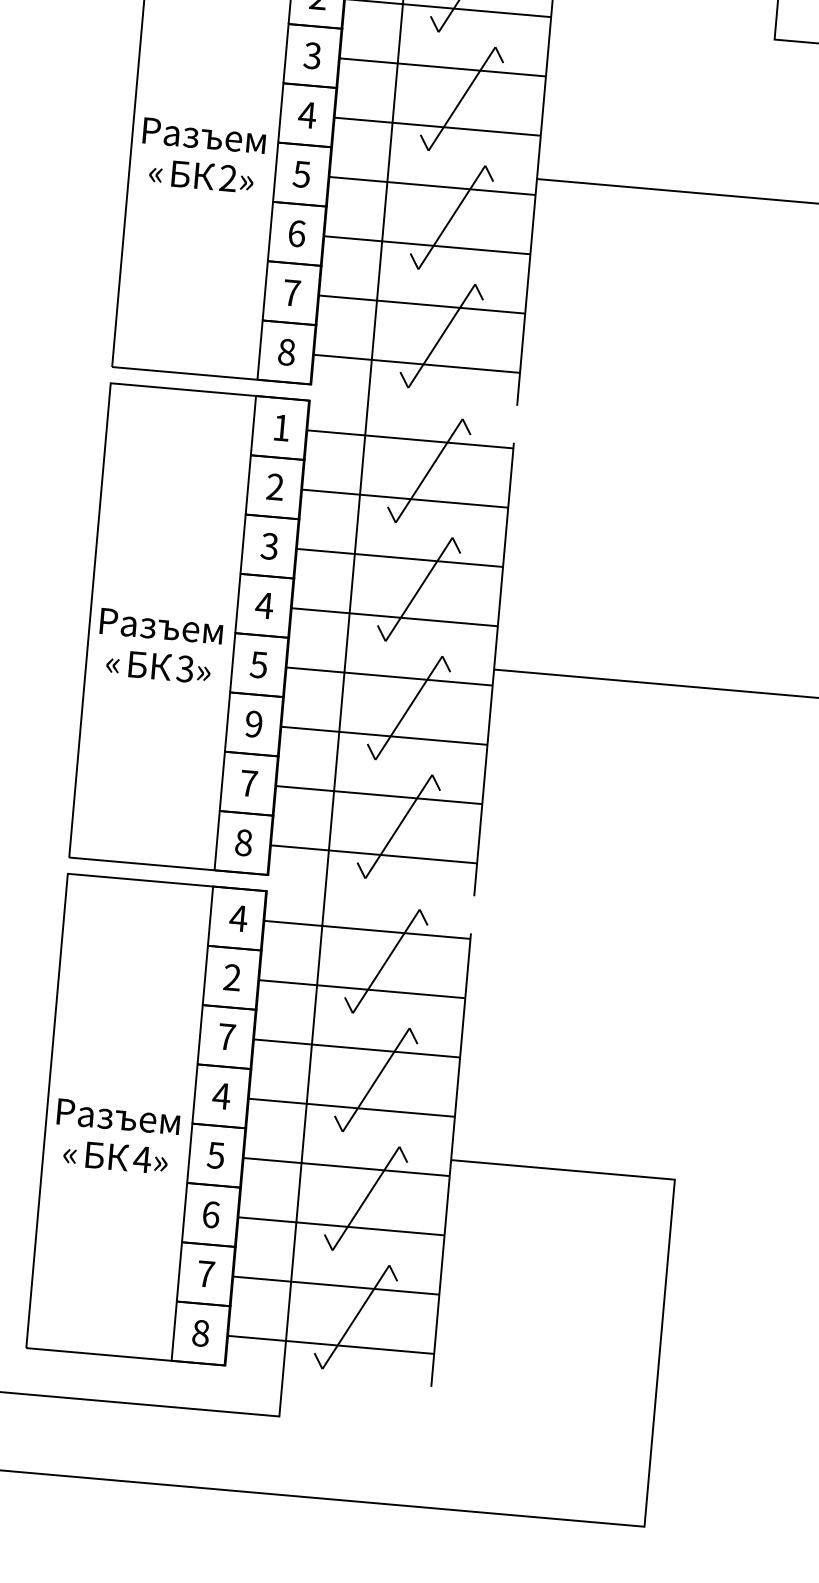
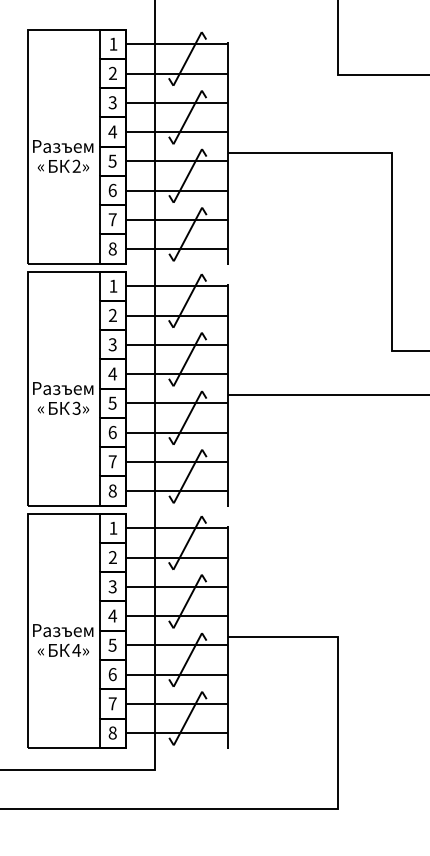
text: (253, 724) -> (112, 432), 9 -> 6
text: (238, 916) -> (113, 527), 4 -> 1
text: (226, 1036) -> (112, 586), 7 -> 3

